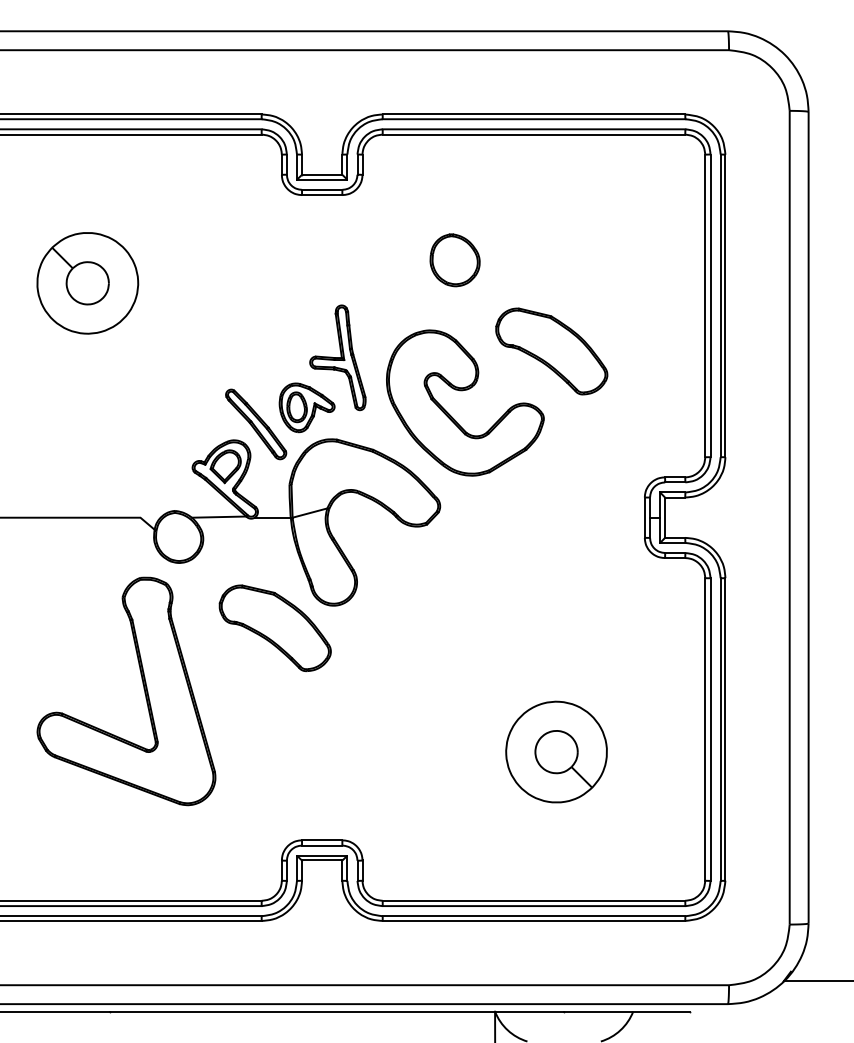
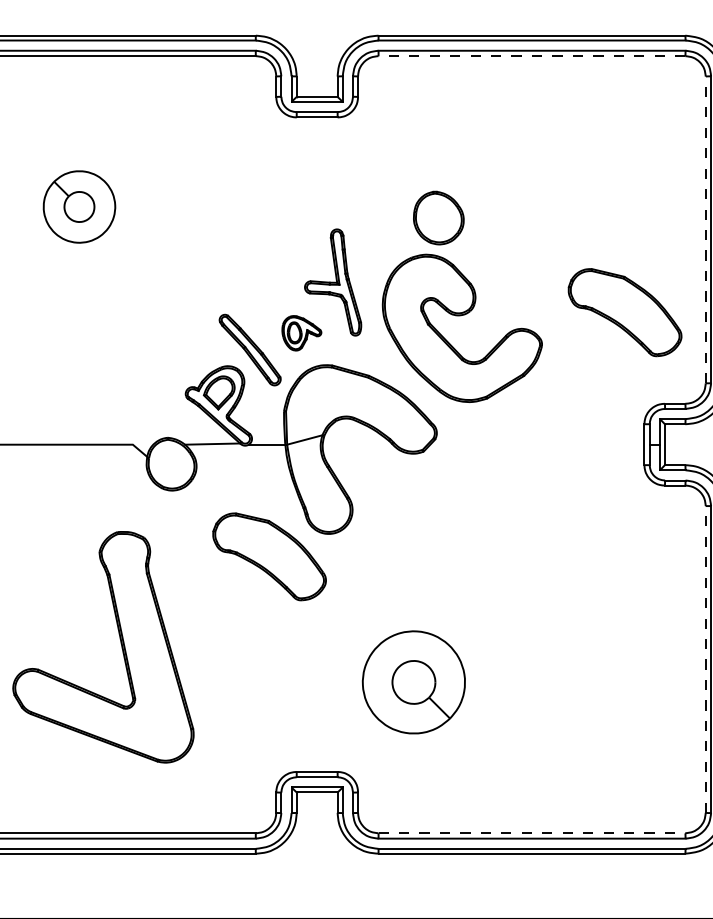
line: (533, 134) -> (531, 56), solid -> dashed
part: (454, 260) -> (438, 218), moved
part: (87, 283) -> (79, 207), size x0.7
line: (705, 305) -> (705, 229), solid -> dashed
part: (551, 351) -> (624, 312), moved
part: (306, 407) -> (301, 332), size x0.7
part: (143, 689) -> (120, 645), moved
line: (705, 728) -> (705, 658), solid -> dashed
part: (556, 751) -> (413, 681), moved
line: (534, 900) -> (532, 832), solid -> dashed

